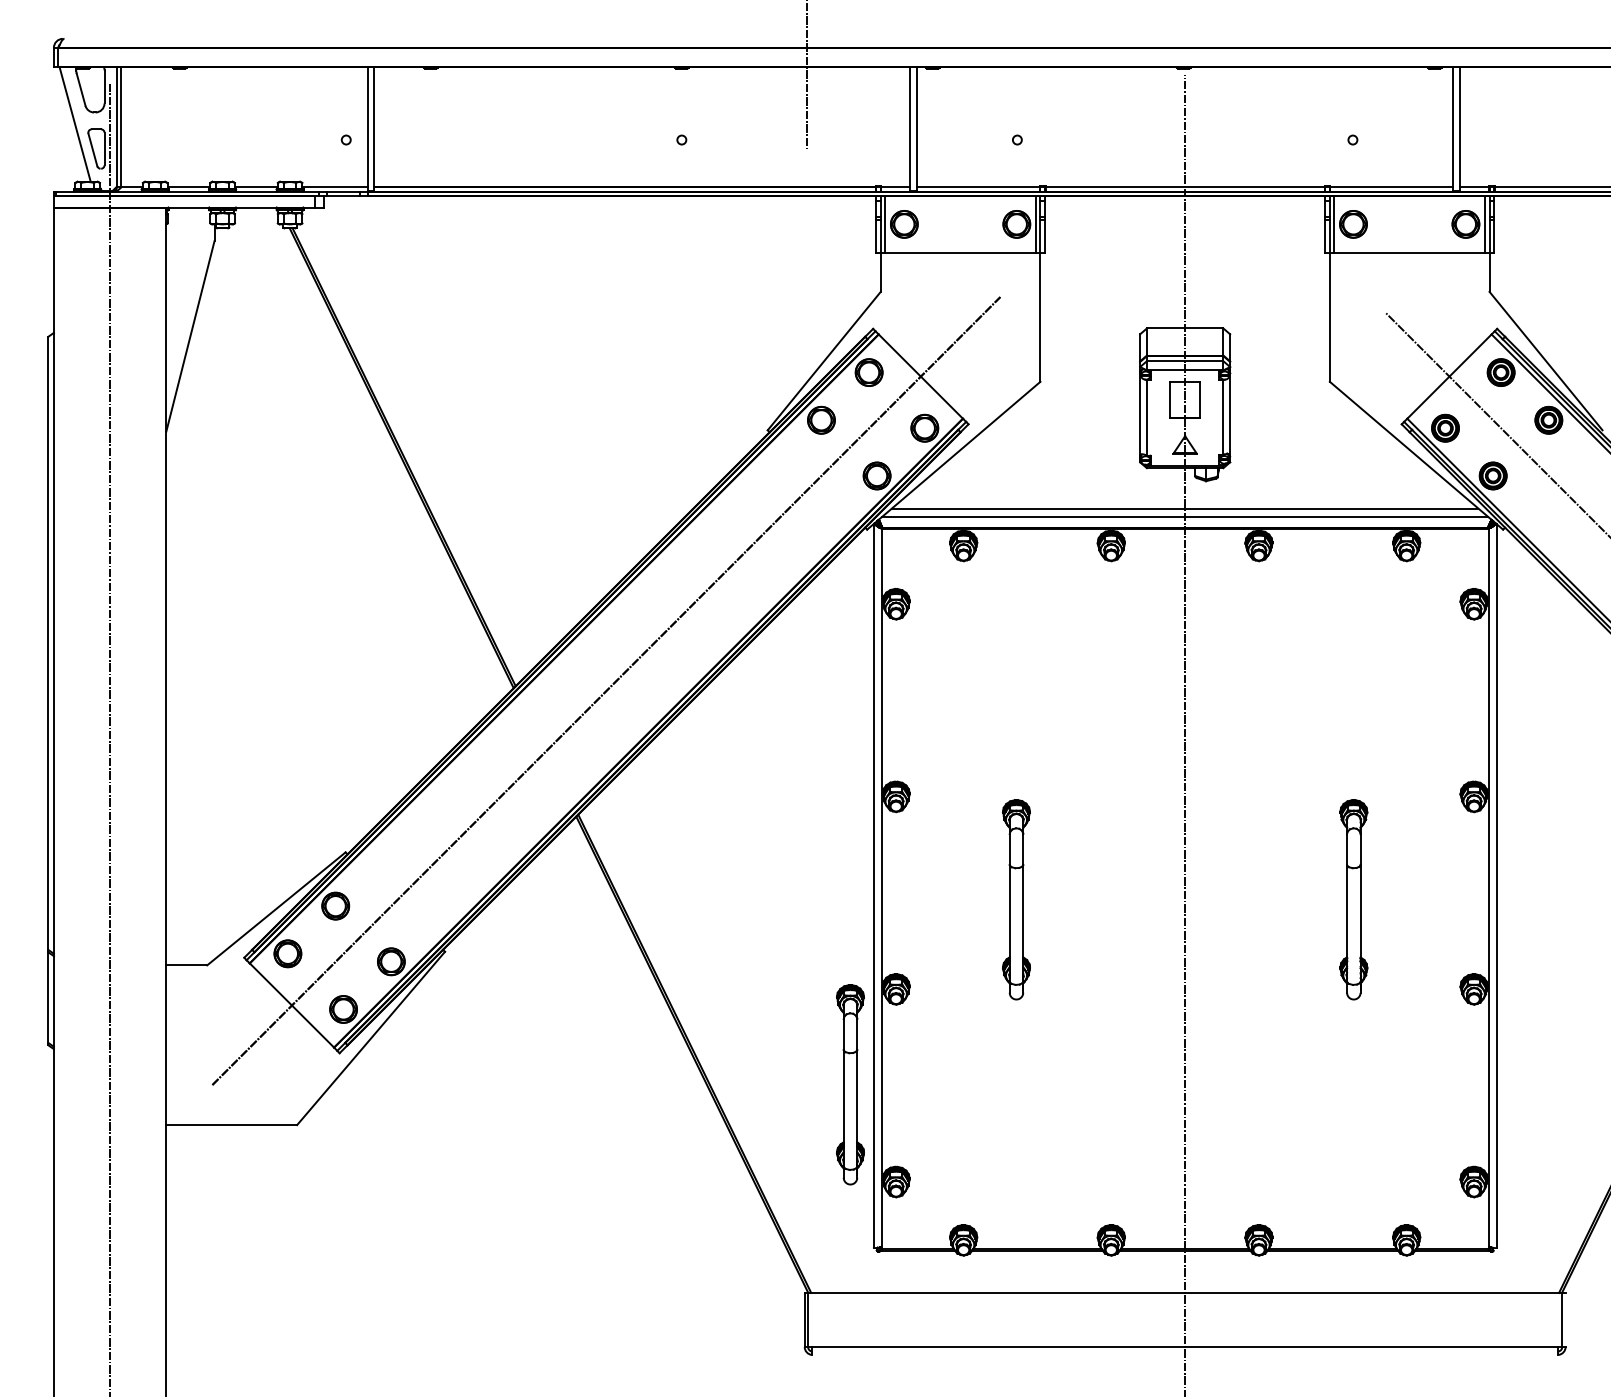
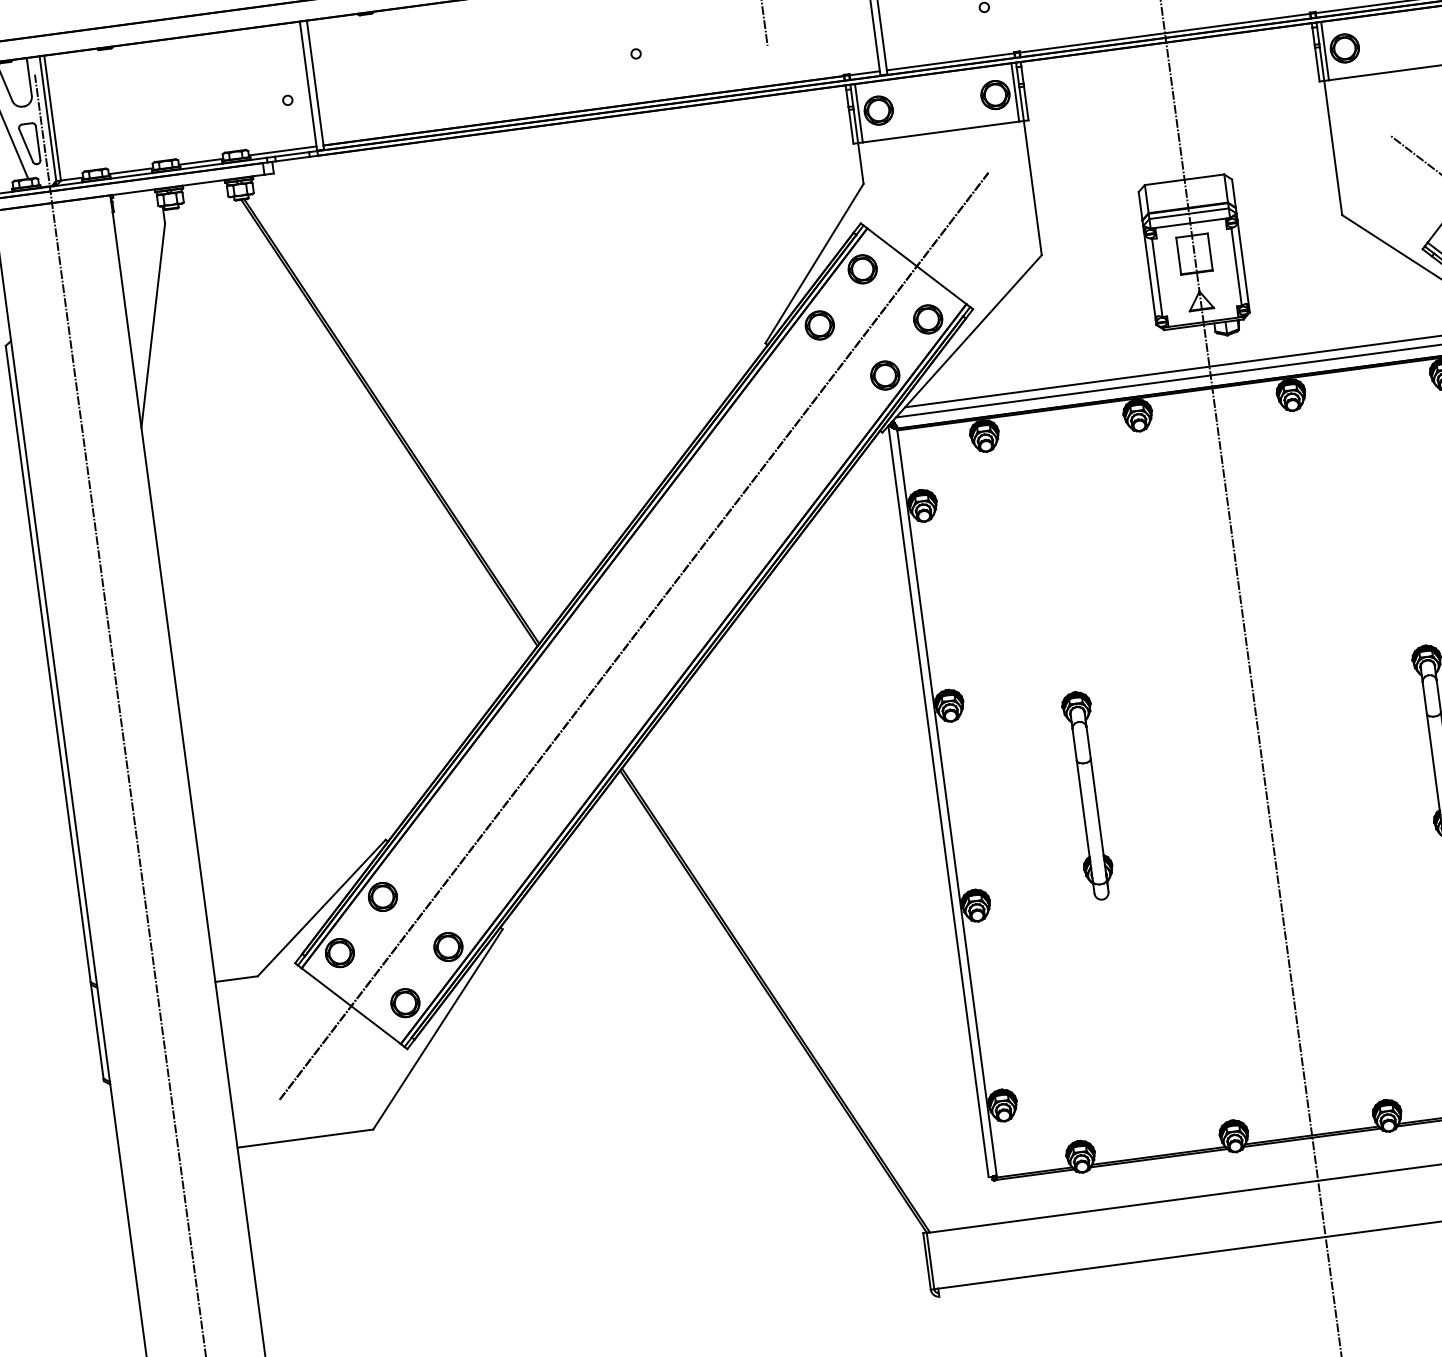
part: (850, 1084) -> (941, 1010), removed

